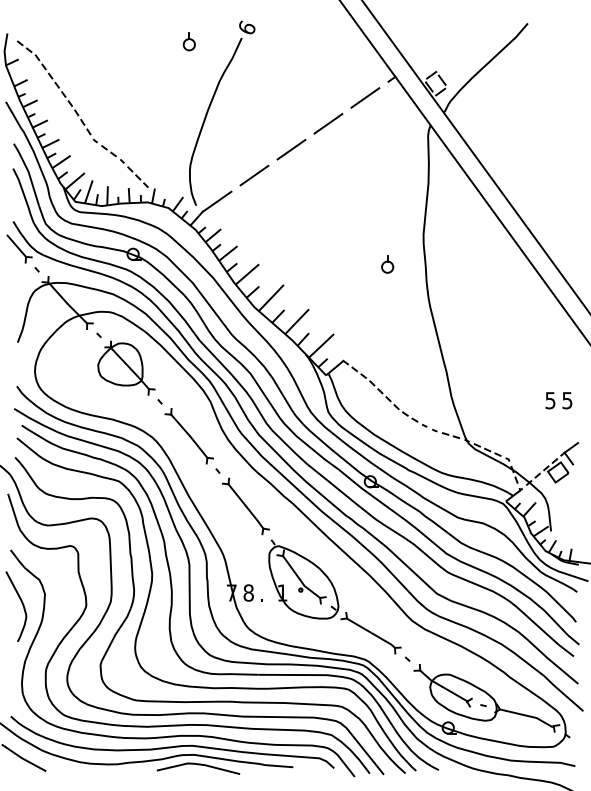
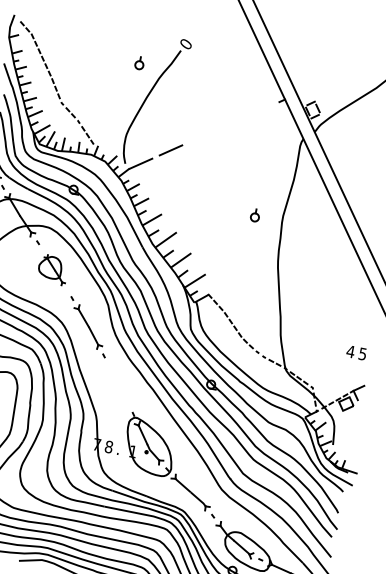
text: (246, 27) -> (185, 43), 6 -> 0
part: (188, 41) -> (139, 62), moved
line: (365, 97) -> (260, 110), removed
line: (328, 123) -> (230, 123), removed
line: (291, 149) -> (200, 136), removed
part: (387, 264) -> (255, 215), moved
part: (126, 367) -> (53, 269), size x0.7
text: (550, 400) -> (350, 351), 5 -> 4
part: (245, 506) -> (118, 384), removed

